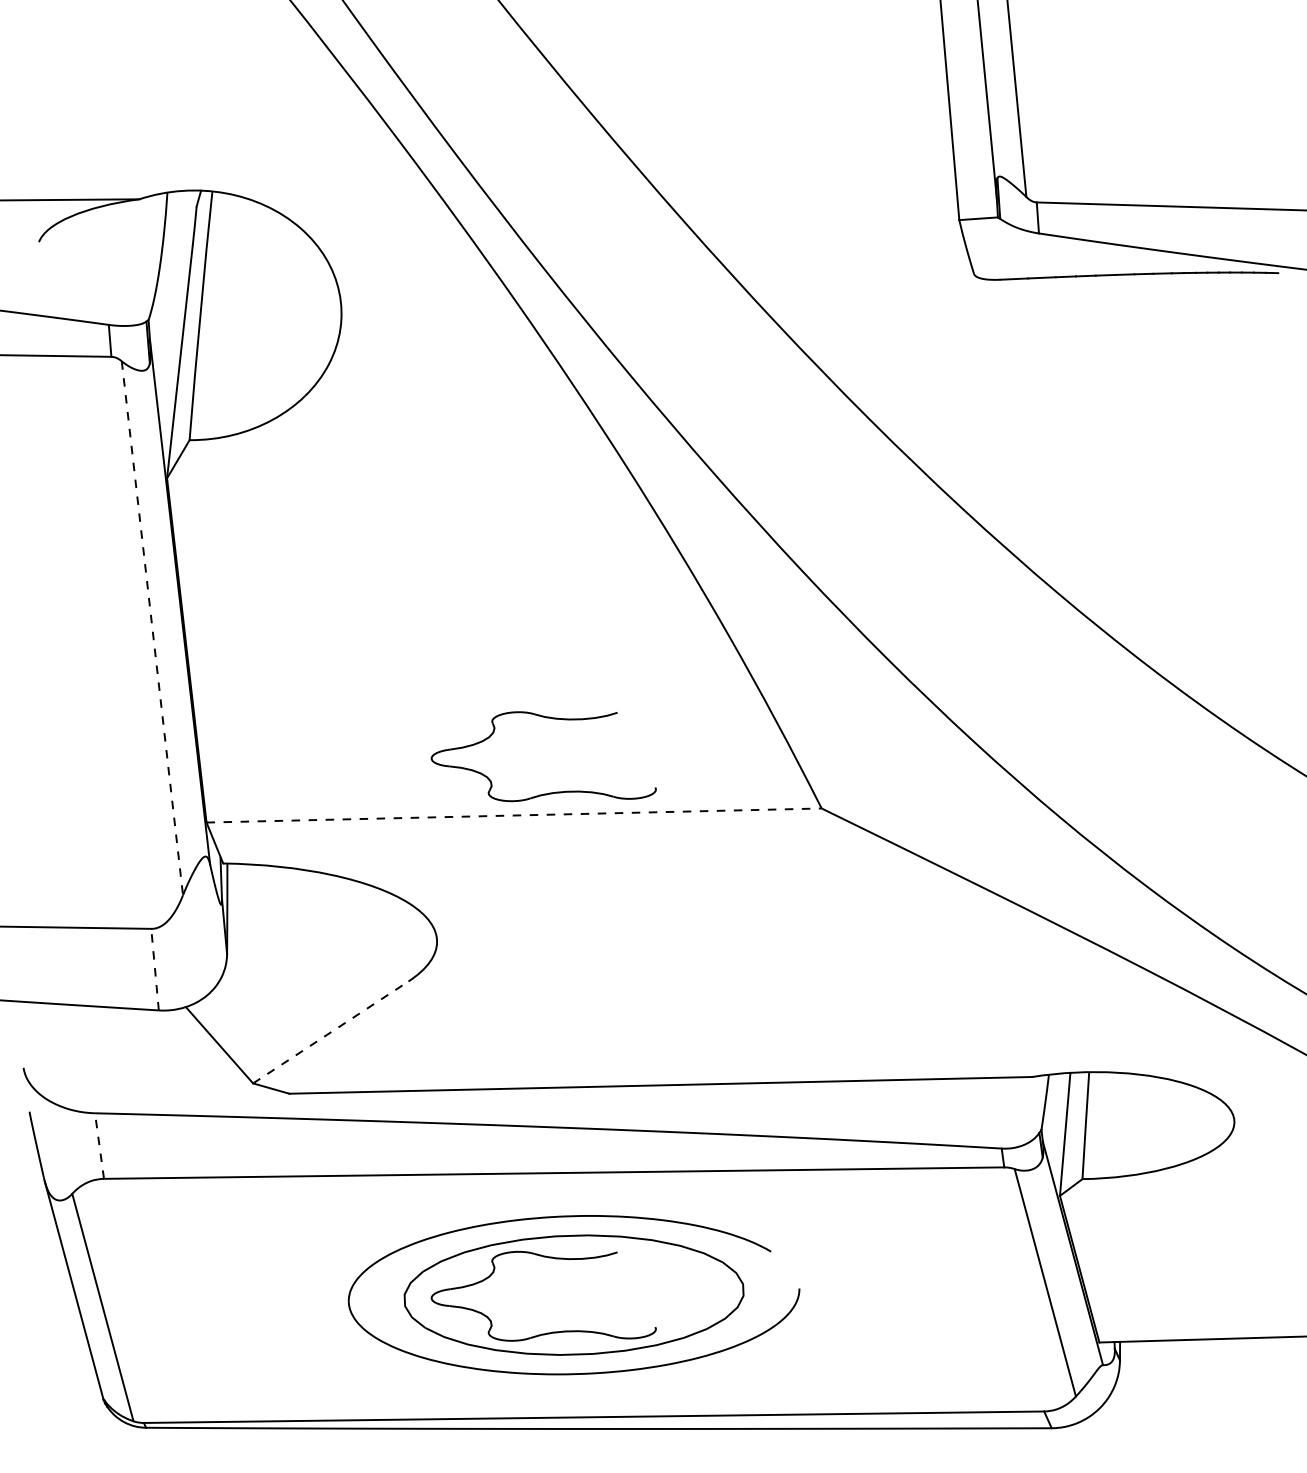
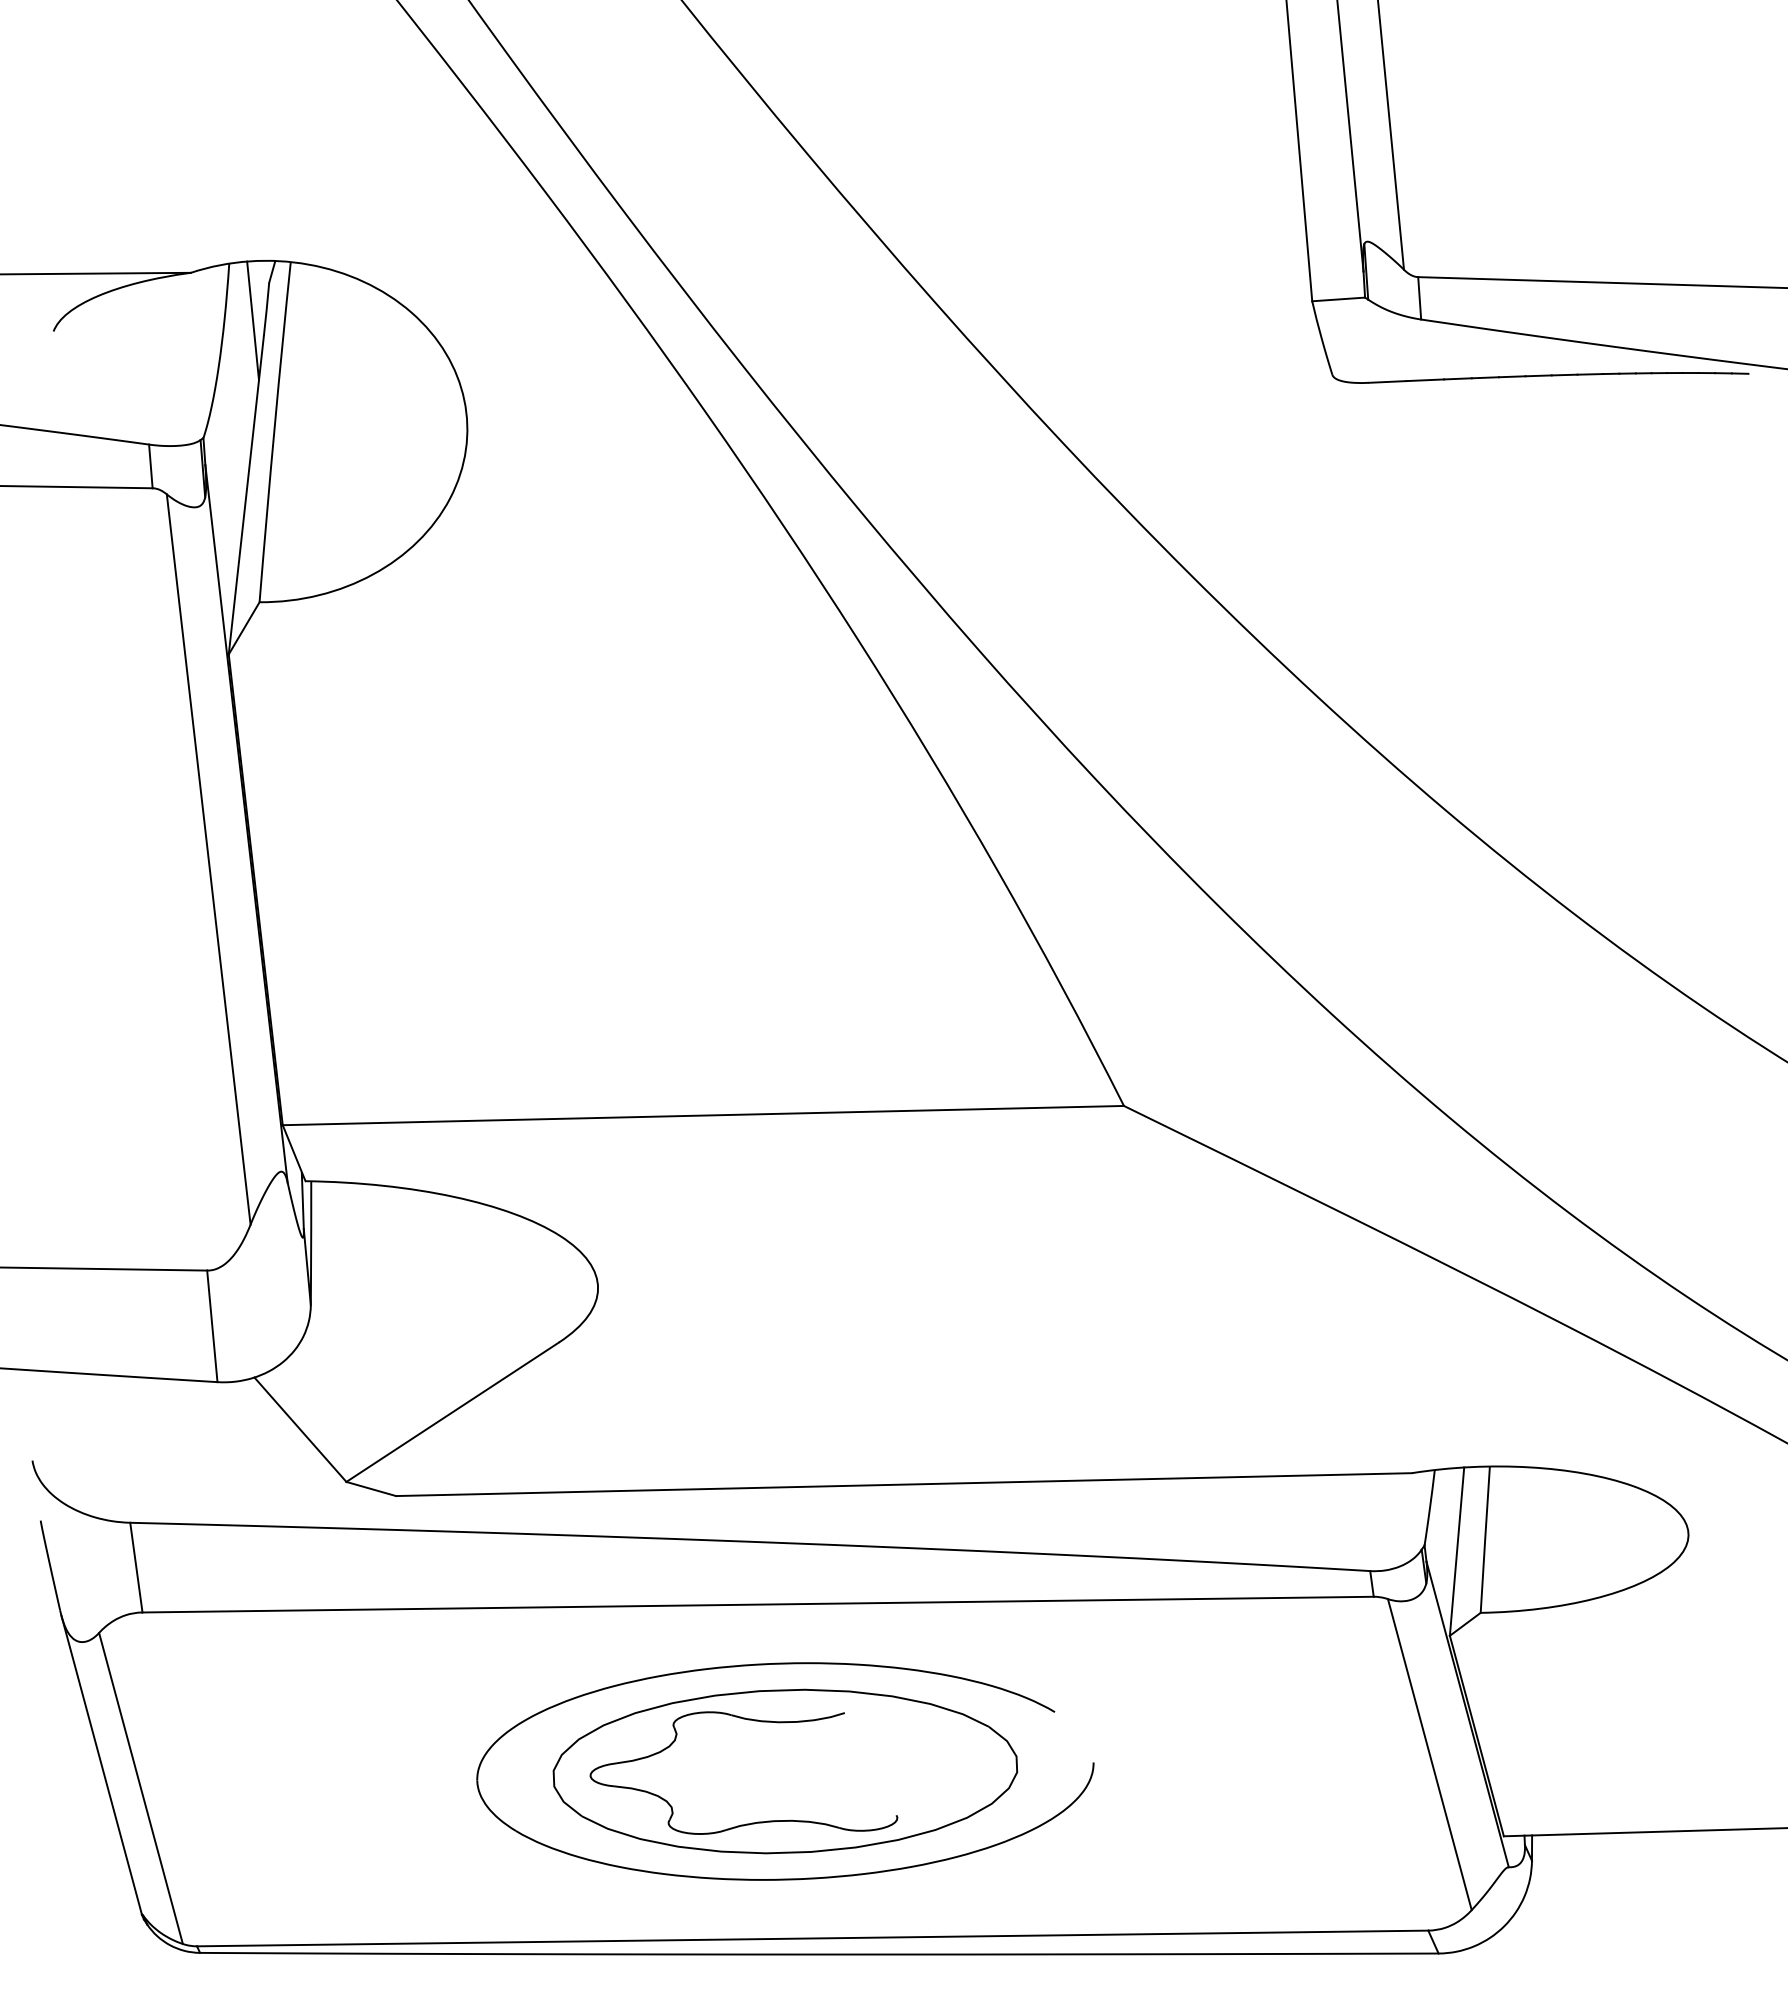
line: (185, 234) -> (253, 320), added
line: (152, 628) -> (208, 859), dashed -> solid
part: (549, 792) -> (751, 1084), removed
line: (514, 815) -> (703, 1115), dashed -> solid
line: (155, 969) -> (212, 1325), dashed -> solid
line: (331, 1031) -> (453, 1411), dashed -> solid
line: (99, 1145) -> (136, 1567), dashed -> solid

